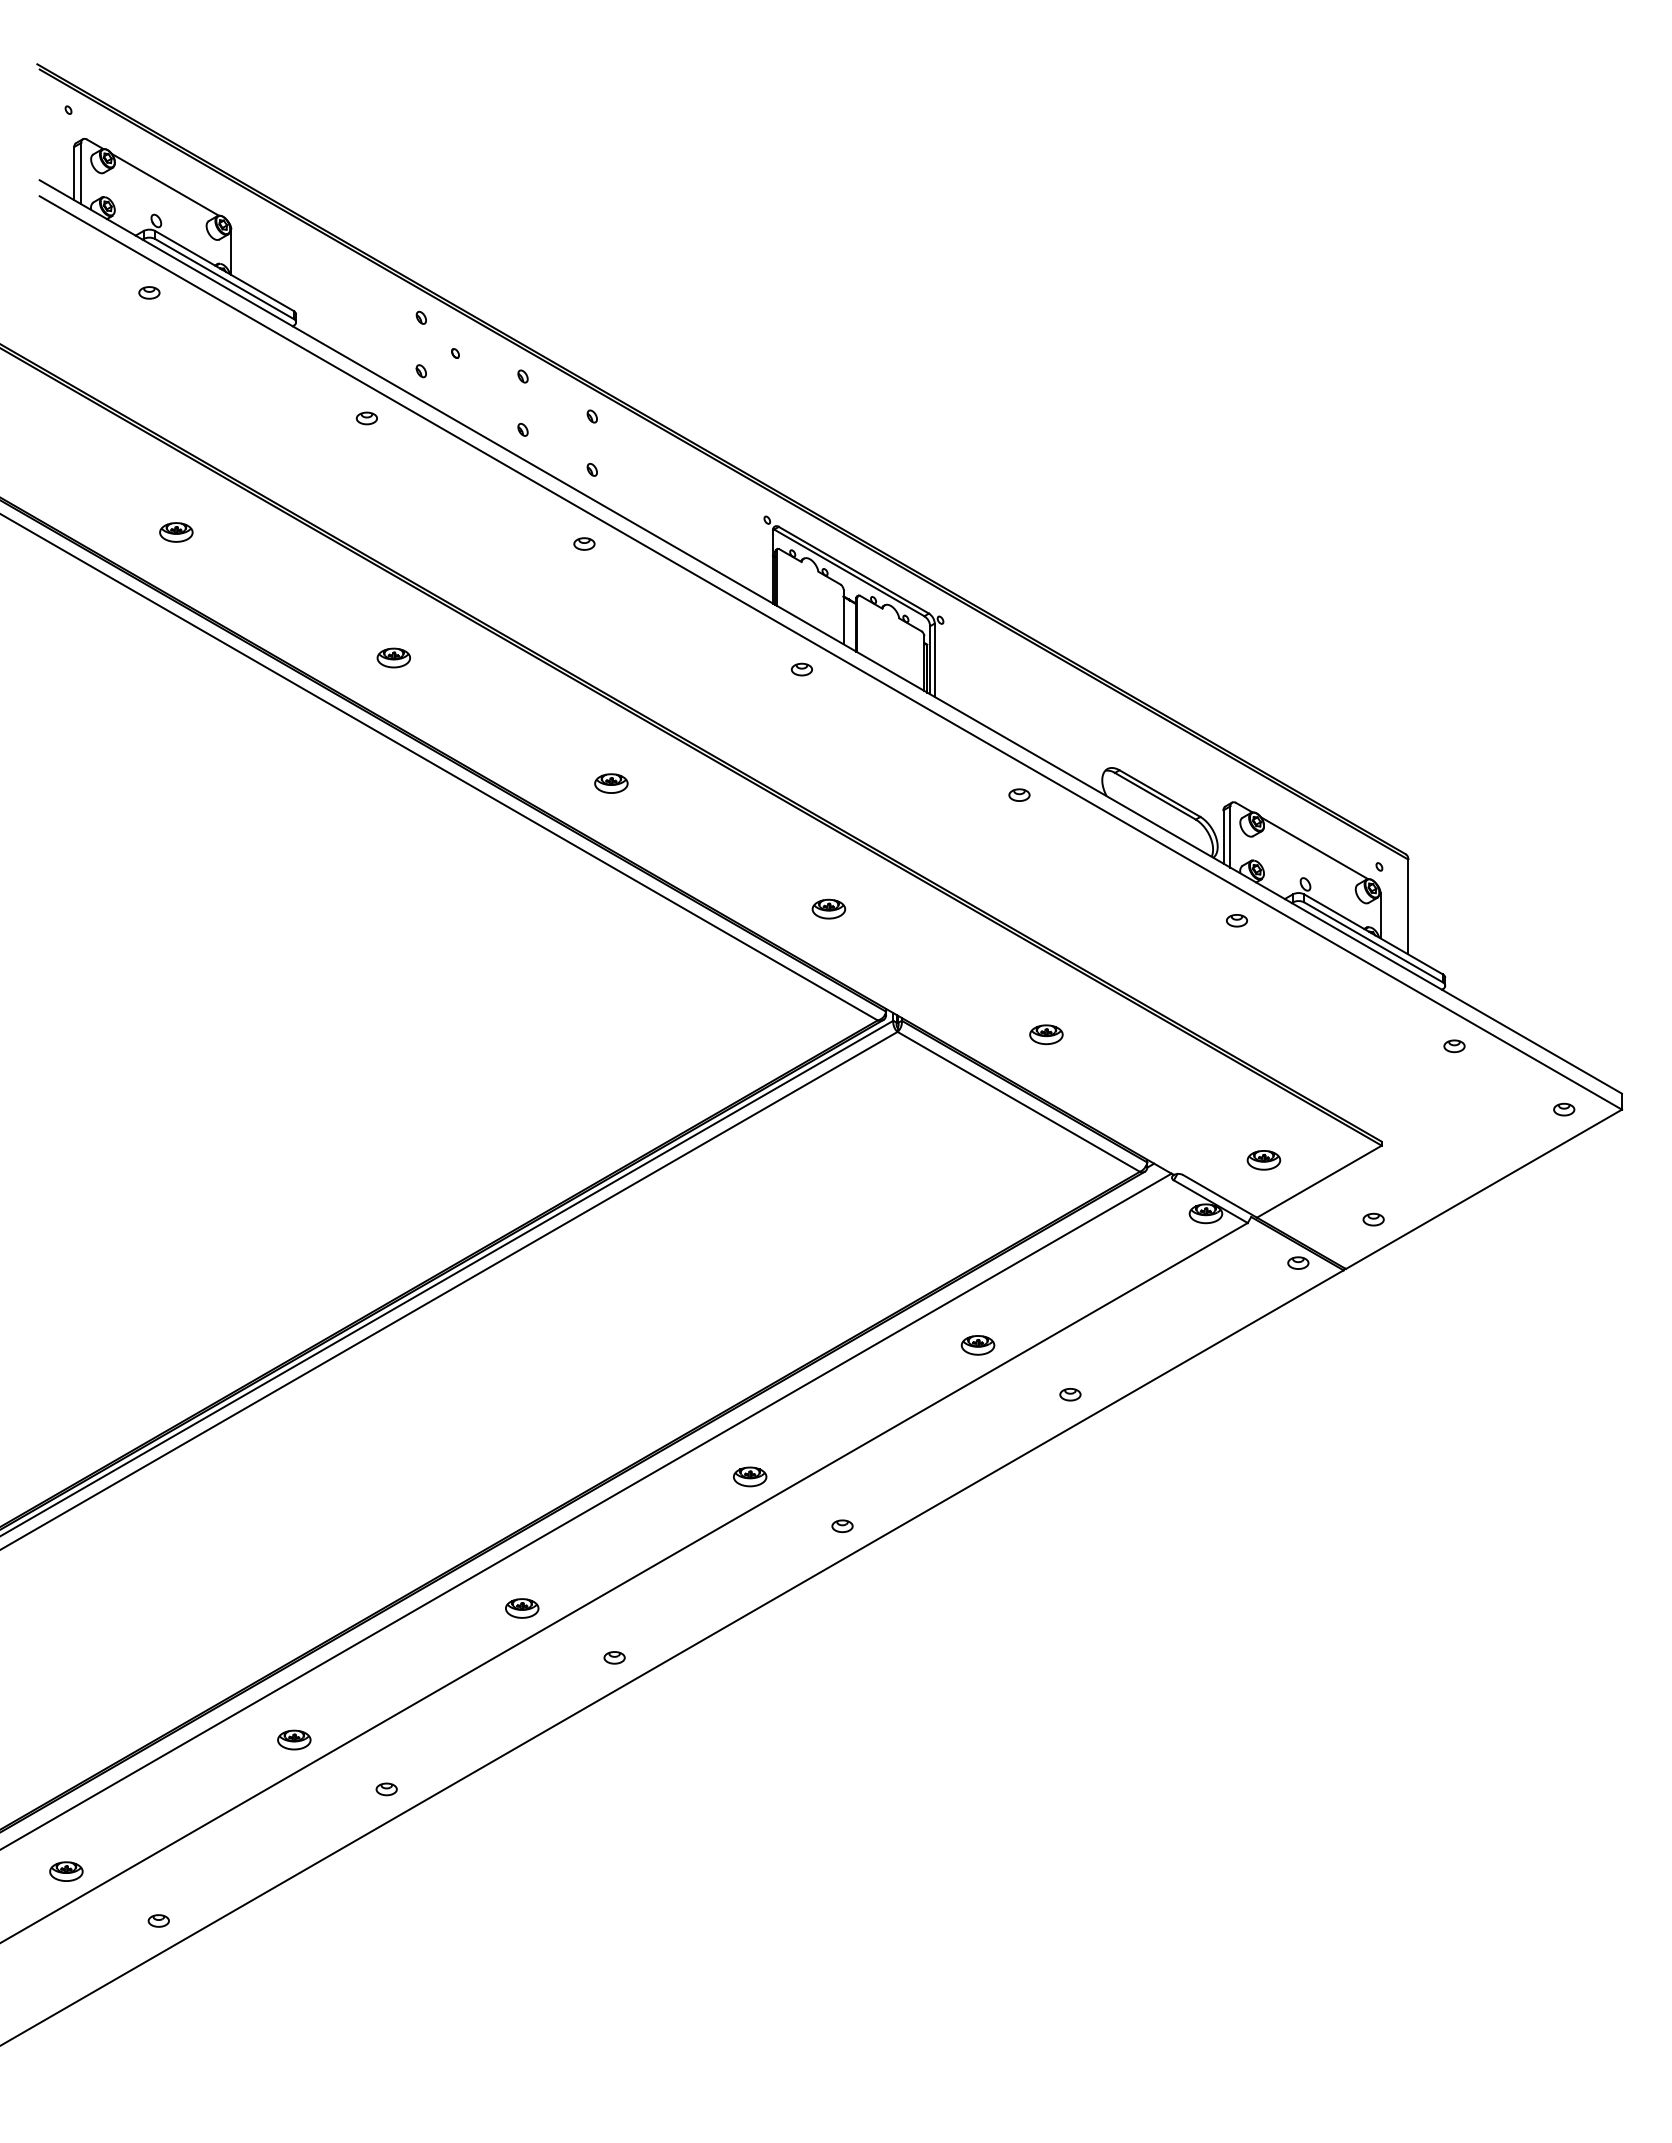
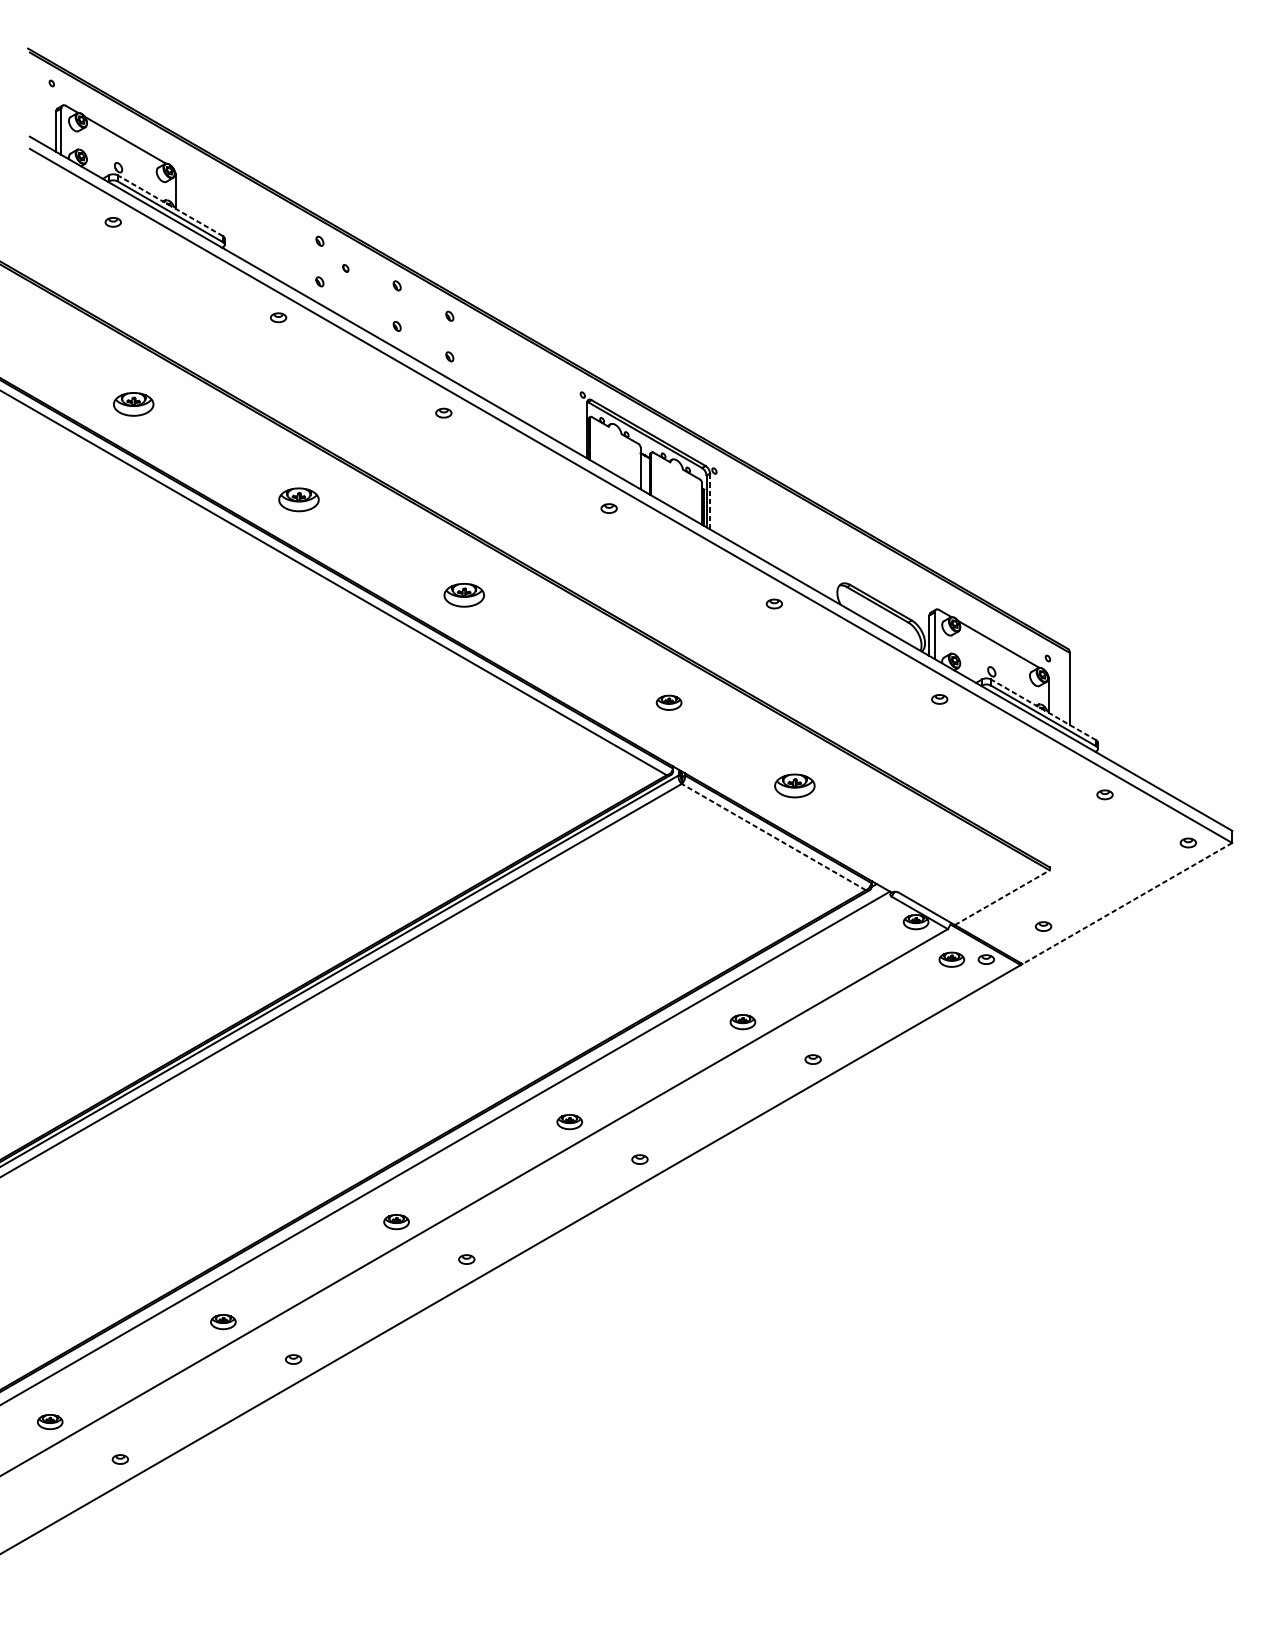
line: (224, 270) -> (170, 205), solid -> dashed
part: (176, 532) -> (133, 404), size x1.6
part: (393, 657) -> (298, 499), size x1.6
line: (934, 660) -> (709, 501), solid -> dashed
part: (611, 783) -> (464, 595), size x1.6
part: (828, 908) -> (668, 702), moved
line: (1373, 934) -> (1043, 709), solid -> dashed
part: (1046, 1034) -> (794, 785), size x1.6
line: (1018, 1101) -> (773, 836), solid -> dashed
part: (1263, 1160) -> (951, 959), moved
line: (1319, 1181) -> (1002, 897), solid -> dashed
line: (1483, 1189) -> (1127, 903), solid -> dashed

